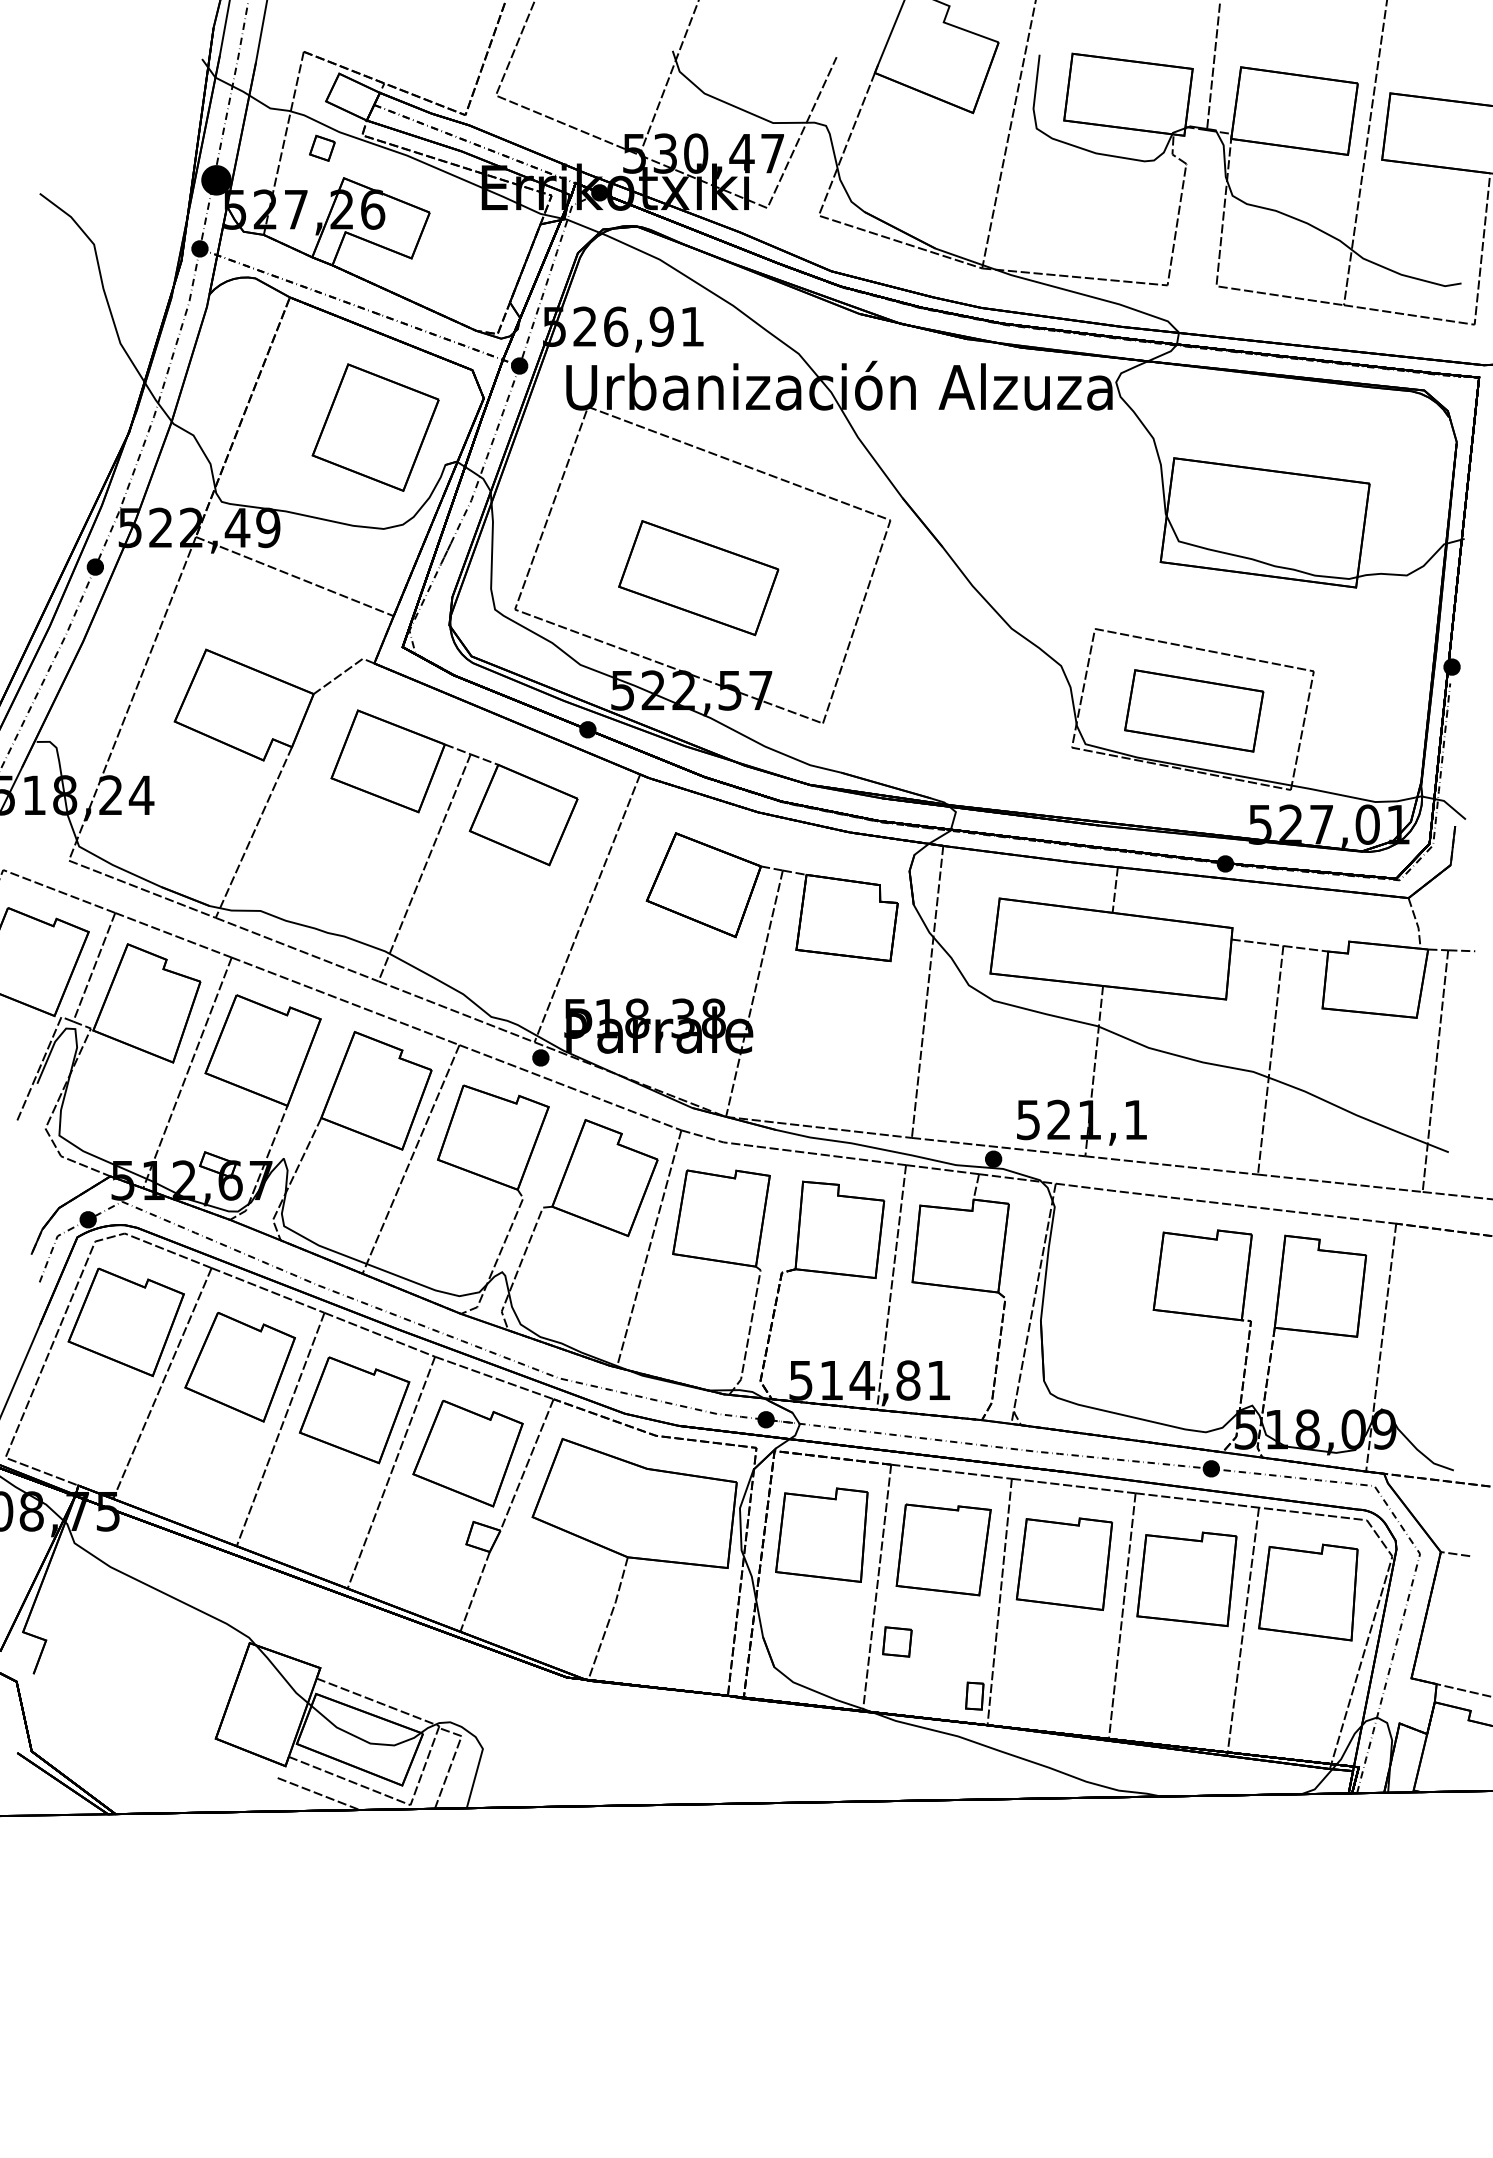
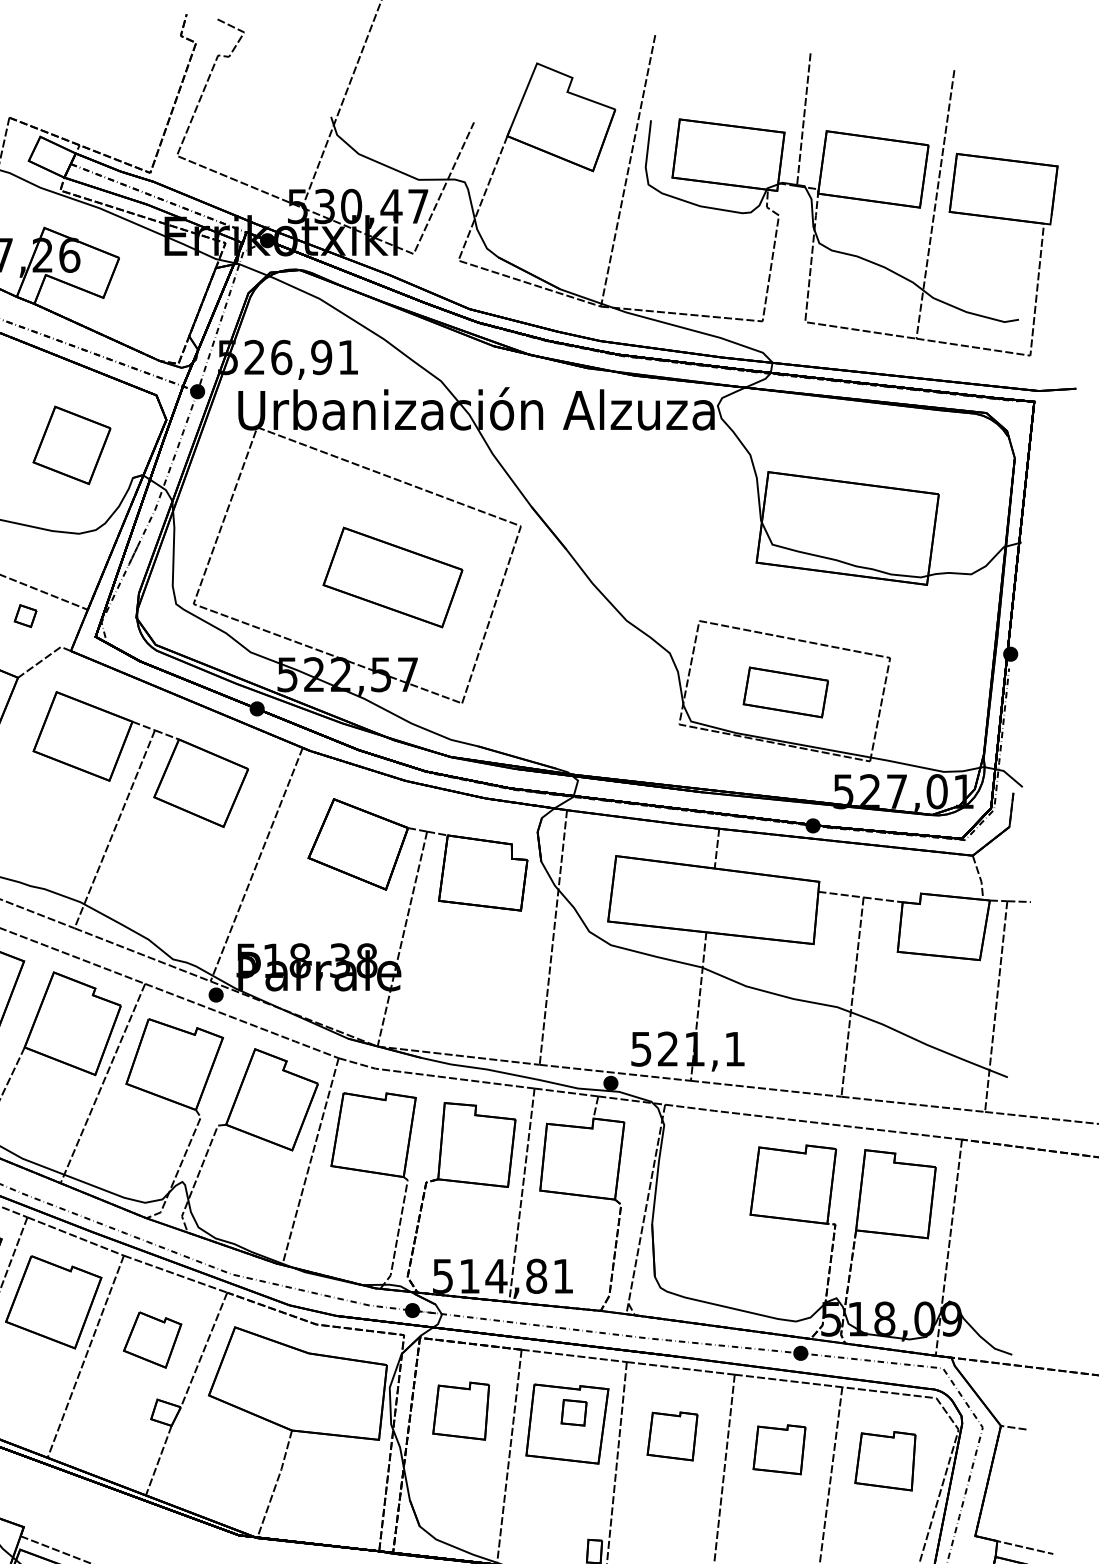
part: (322, 147) -> (25, 615), moved
part: (375, 427) -> (71, 445), size x0.7
part: (698, 578) -> (392, 577), moved
part: (1194, 710) -> (786, 692), size x0.7
part: (467, 1453) -> (152, 1339), size x0.6
part: (821, 1534) -> (460, 1410), size x0.7
part: (1063, 1563) -> (671, 1435), size x0.6
part: (1186, 1579) -> (779, 1449), size x0.6
part: (1308, 1592) -> (885, 1461), size x0.7
part: (897, 1641) -> (574, 1412), moved

